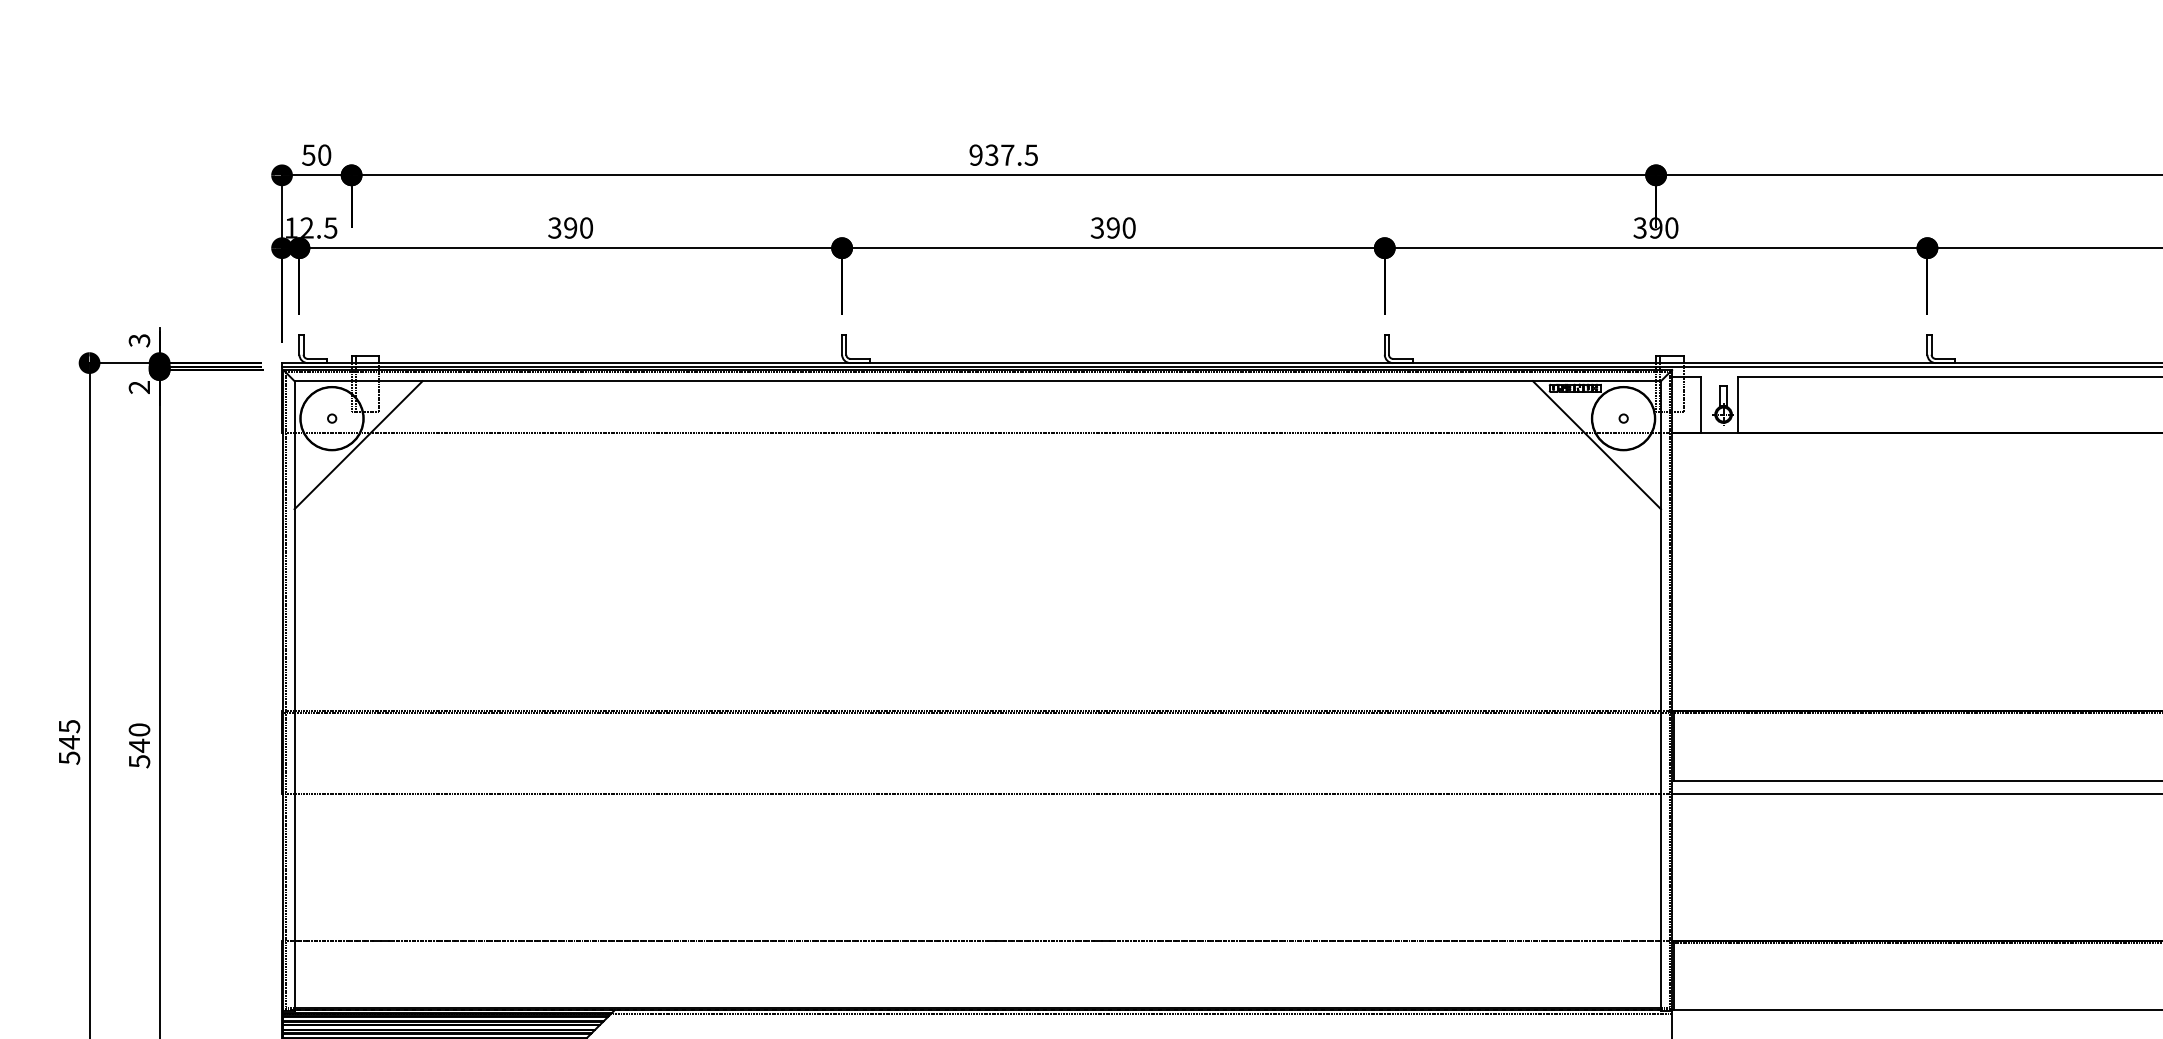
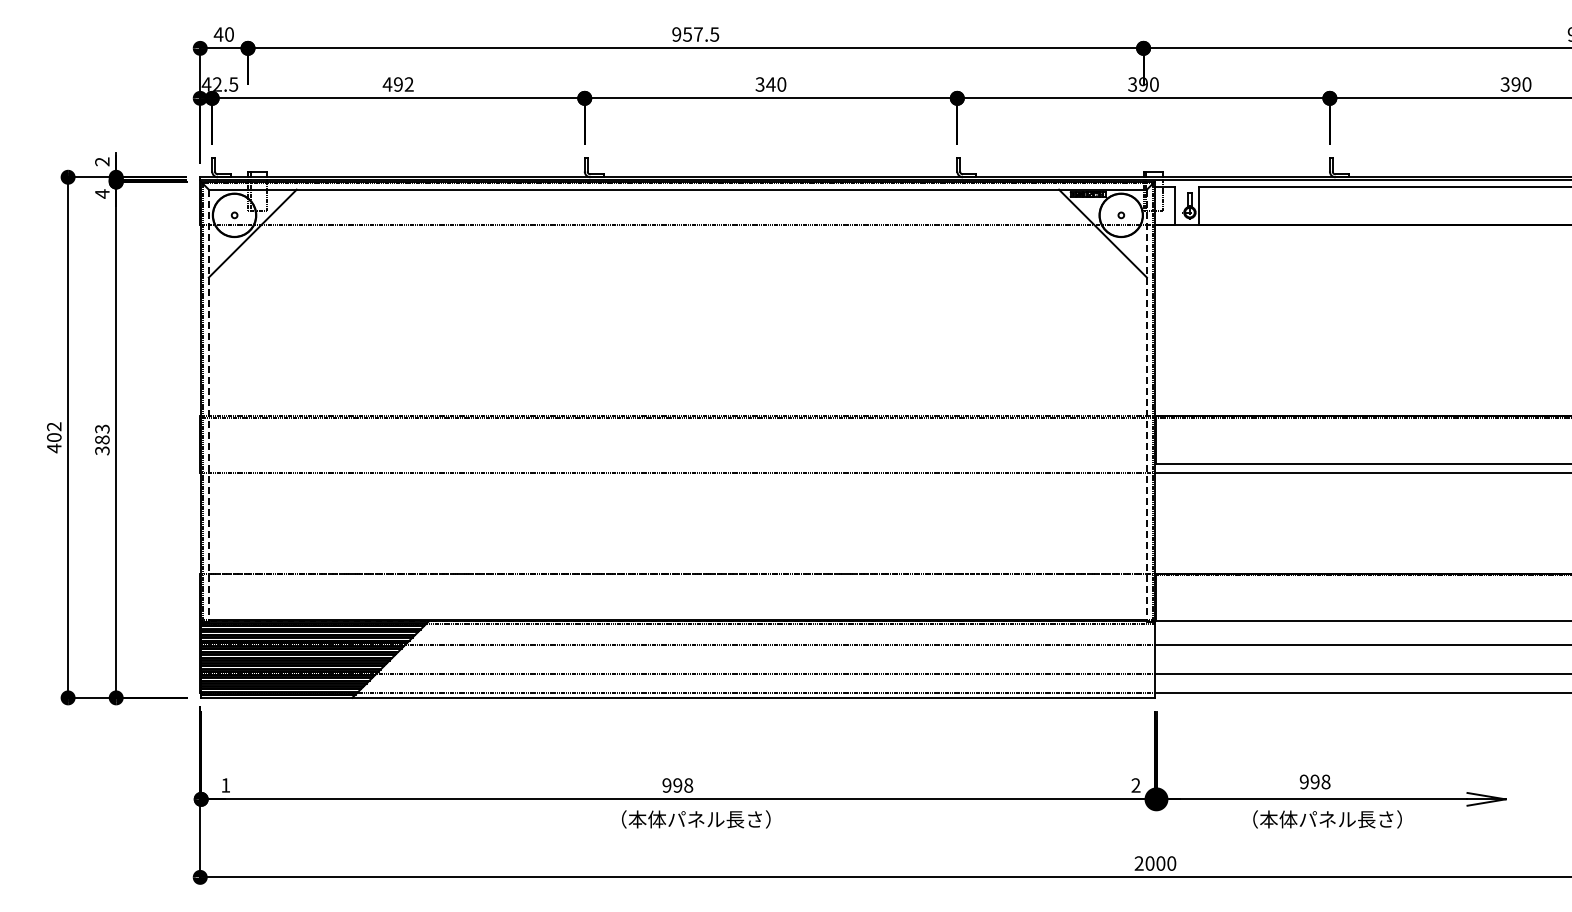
text: (308, 155) -> (218, 34), 50 -> 40
text: (991, 155) -> (687, 34), 937.5 -> 957.5
text: (291, 227) -> (206, 84), 12.5 -> 42.5
text: (569, 227) -> (397, 84), 390 -> 492
text: (1112, 227) -> (770, 84), 390 -> 340
text: (139, 340) -> (102, 161), 3 -> 2
text: (139, 386) -> (102, 193), 2 -> 4
line: (294, 697) -> (208, 406), solid -> dashed
line: (1660, 697) -> (1146, 406), solid -> dashed
text: (69, 742) -> (54, 437), 545 -> 402
text: (139, 745) -> (102, 439), 540 -> 383

